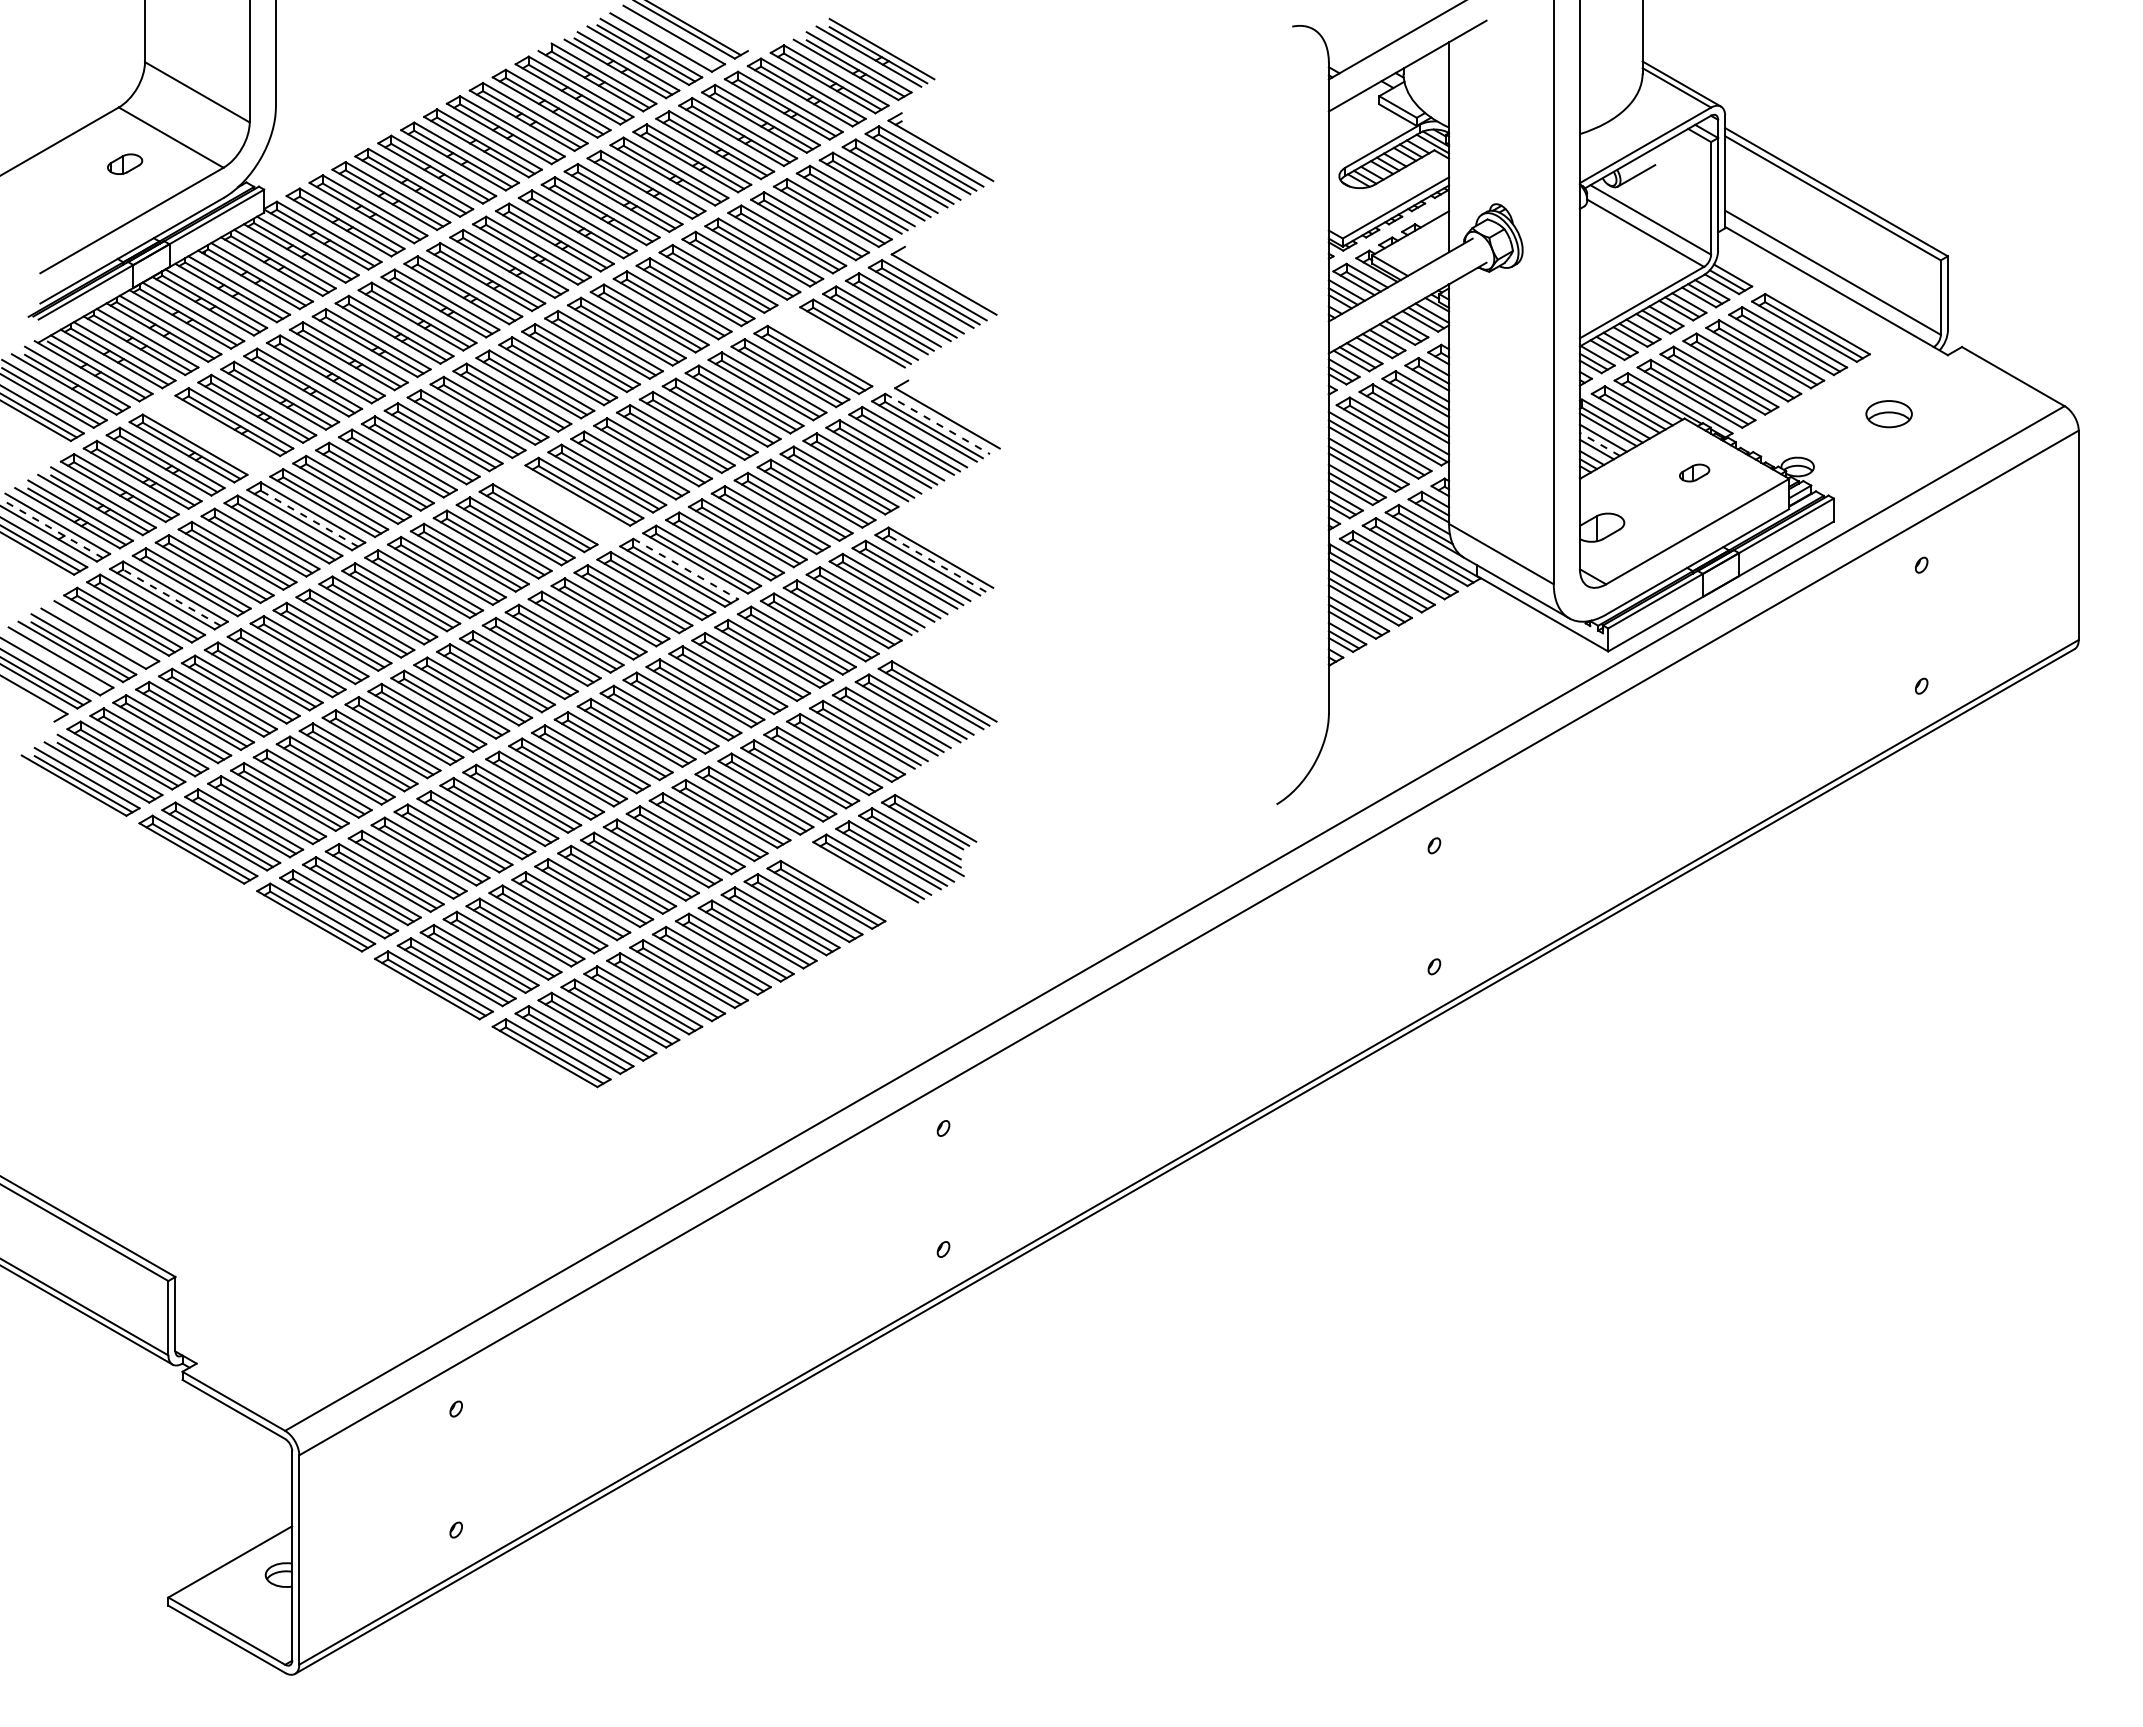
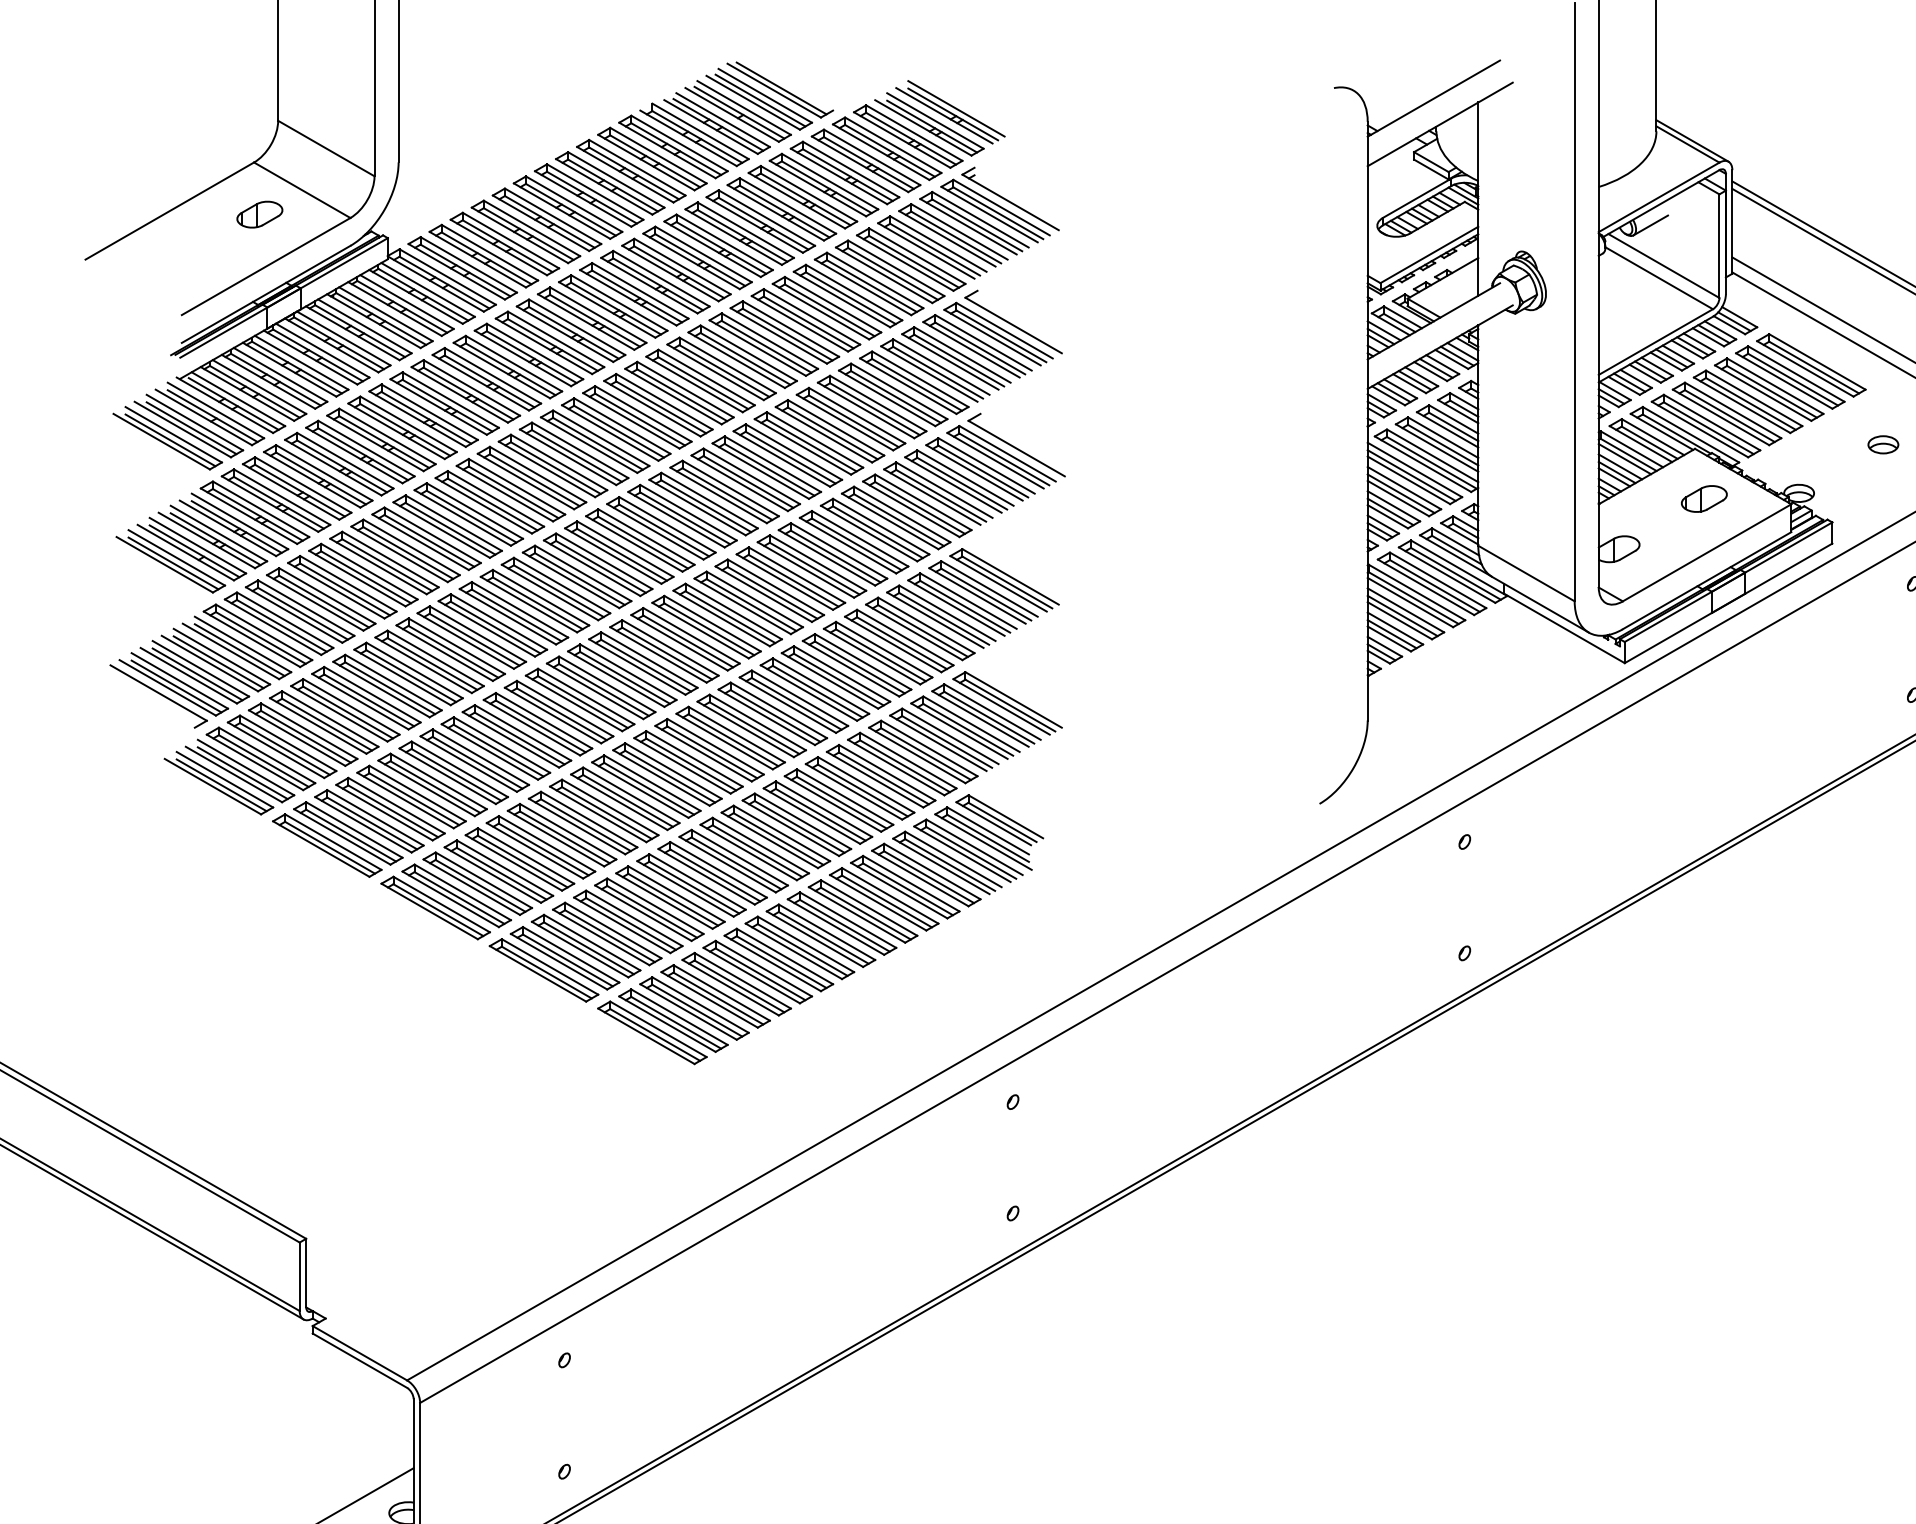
line: (668, 40) -> (759, 100), added
part: (124, 164) -> (259, 214), size x1.43
part: (836, 346) -> (914, 382), added
part: (1889, 414) -> (1883, 445), size x0.71
line: (938, 424) -> (1008, 454), dashed -> solid
part: (211, 435) -> (339, 464), added
line: (1599, 444) -> (1616, 472), dashed -> solid
part: (1694, 472) -> (1704, 498), size x1.67
part: (561, 504) -> (661, 527), added
line: (308, 518) -> (428, 540), dashed -> solid
line: (53, 529) -> (193, 550), dashed -> solid
line: (936, 563) -> (1006, 582), dashed -> solid
line: (686, 569) -> (776, 587), dashed -> solid
line: (171, 597) -> (302, 613), dashed -> solid
line: (103, 637) -> (239, 650), added
line: (57, 663) -> (197, 674), added
part: (849, 881) -> (926, 874), added

